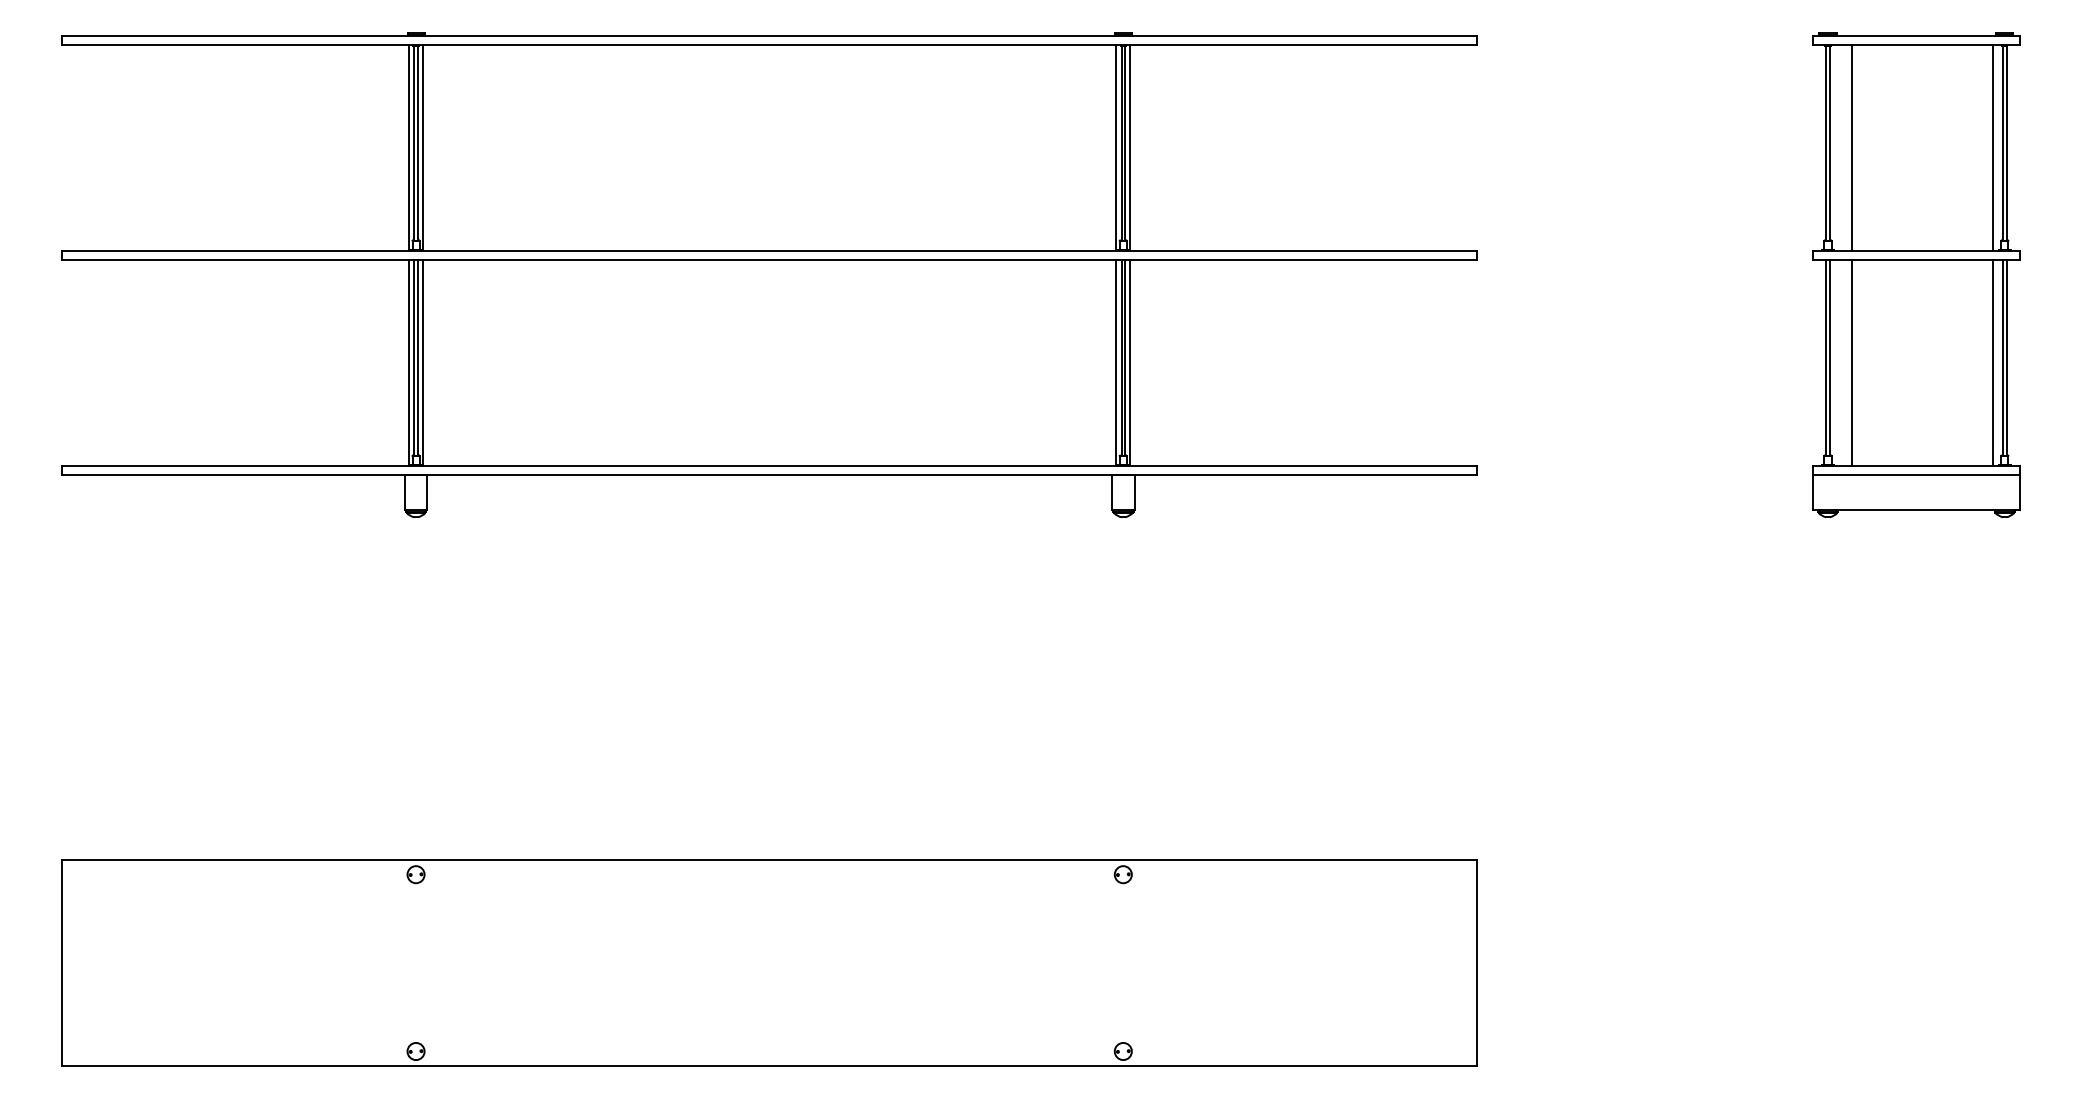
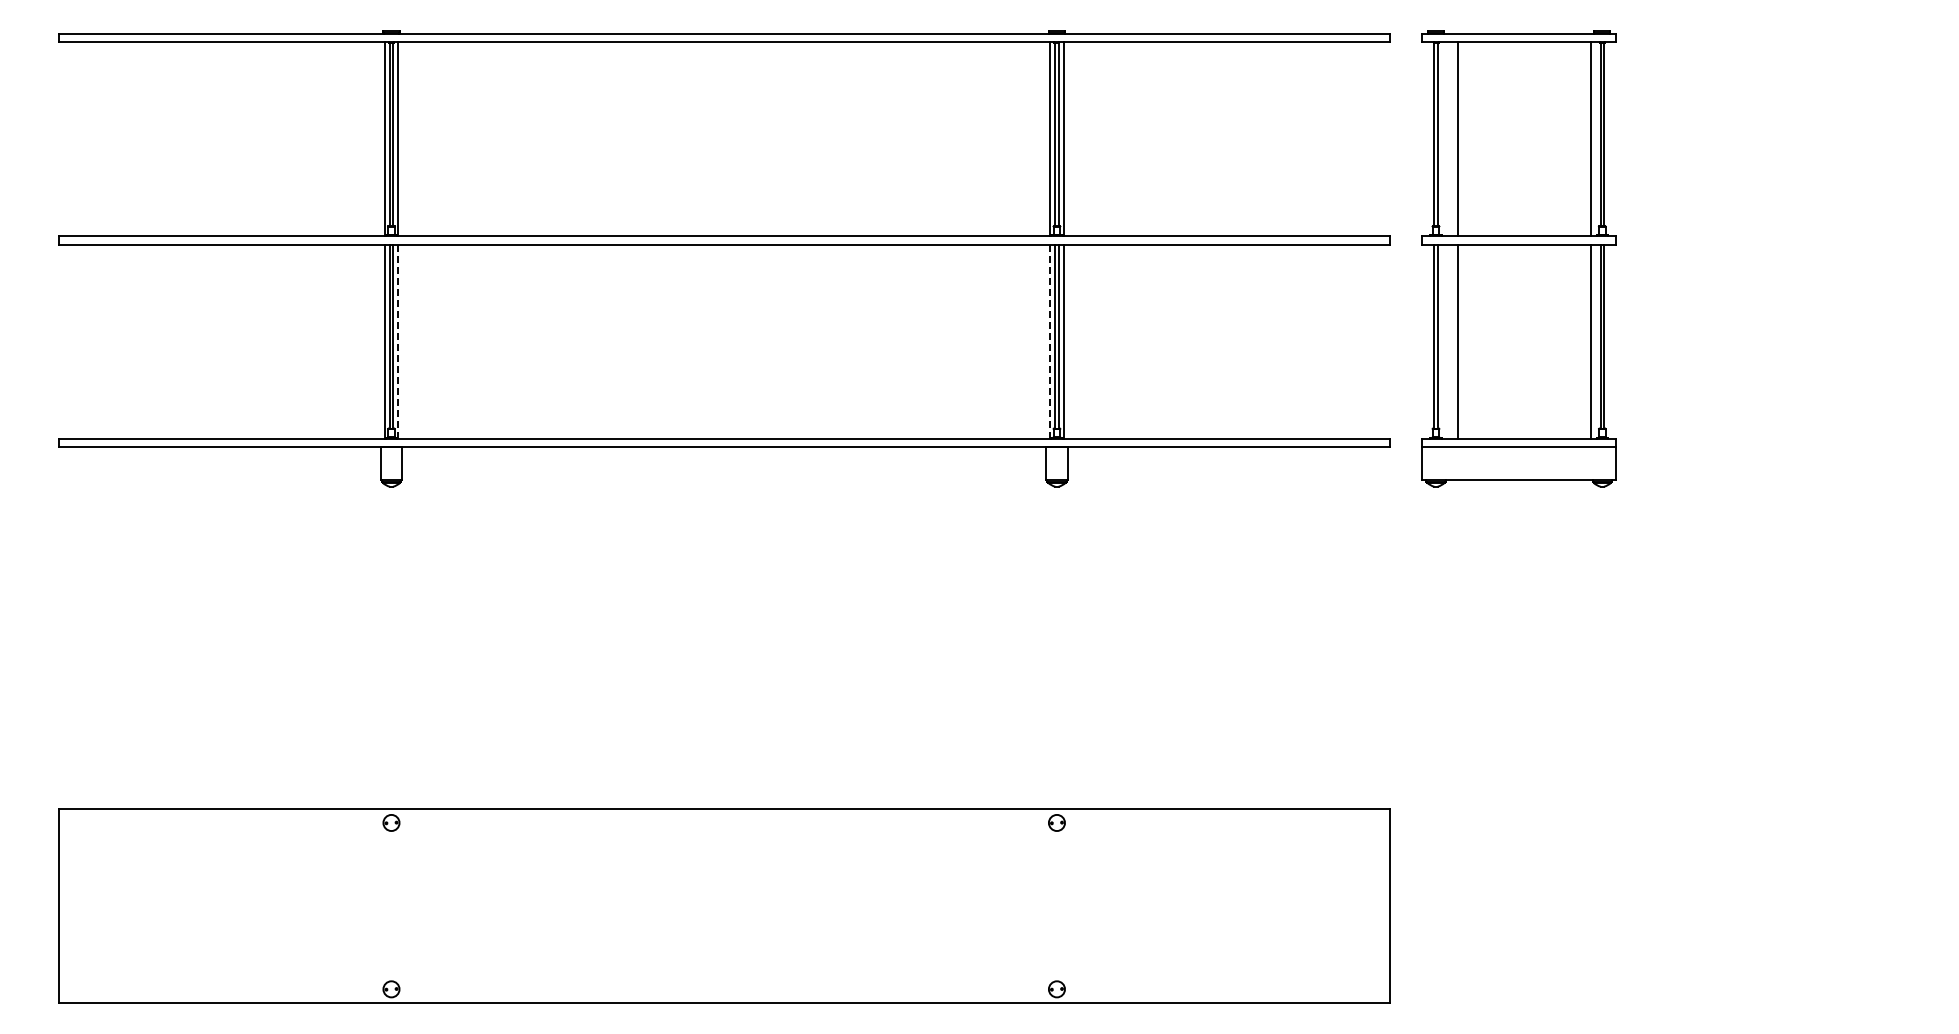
part: (1915, 274) -> (1518, 258), moved
line: (423, 362) -> (398, 341), solid -> dashed
line: (1116, 362) -> (1050, 341), solid -> dashed

